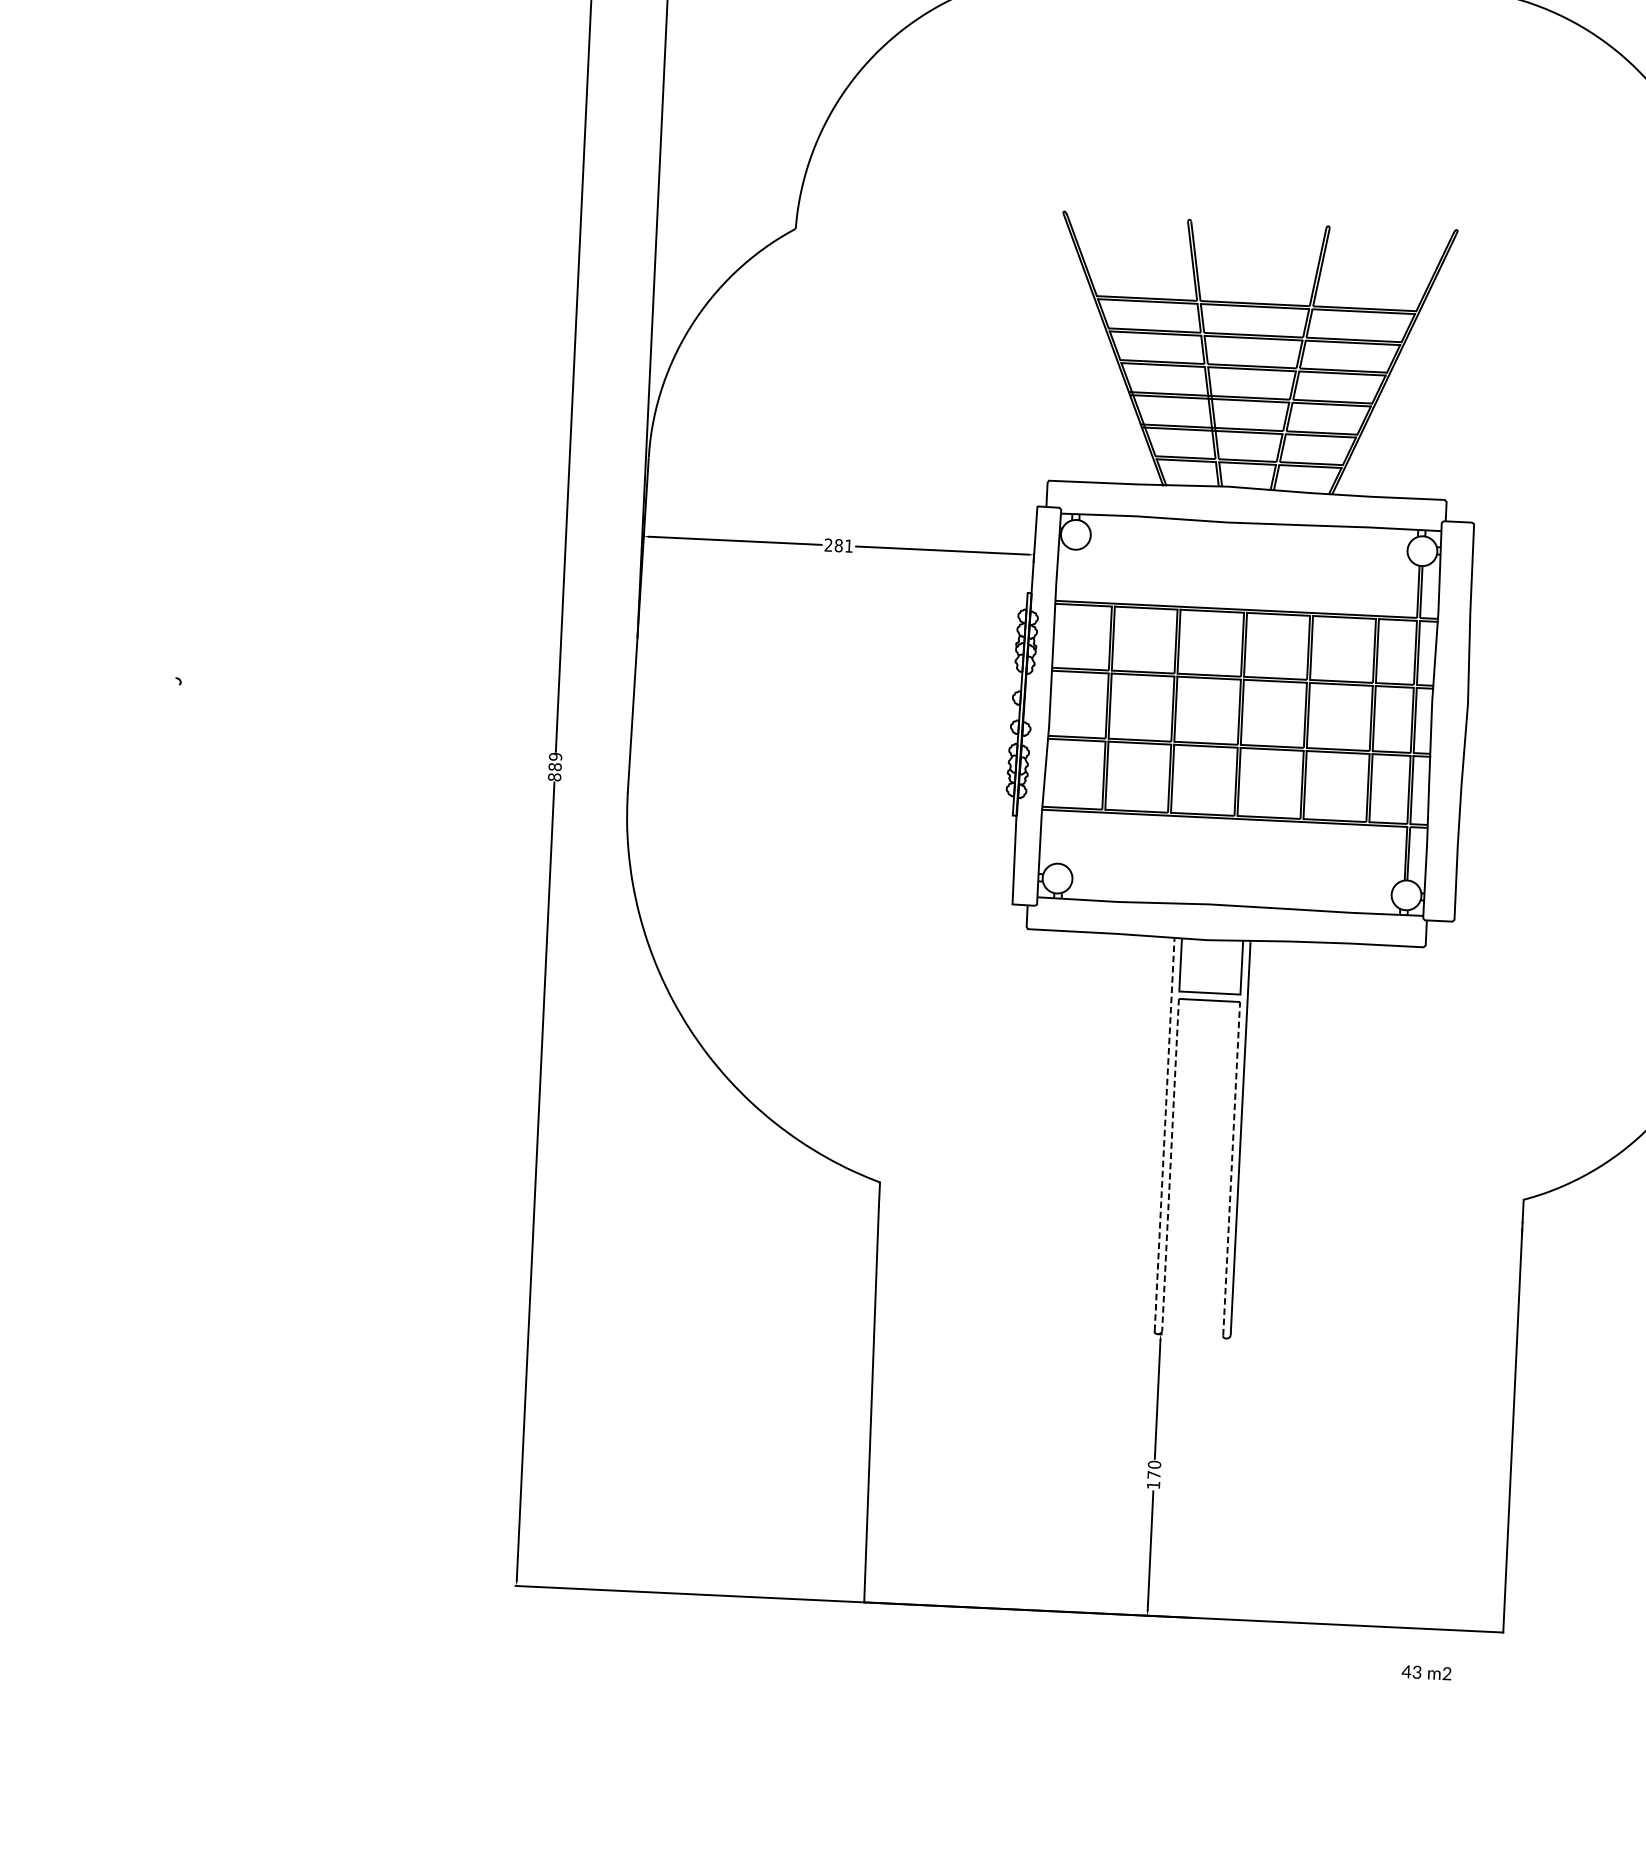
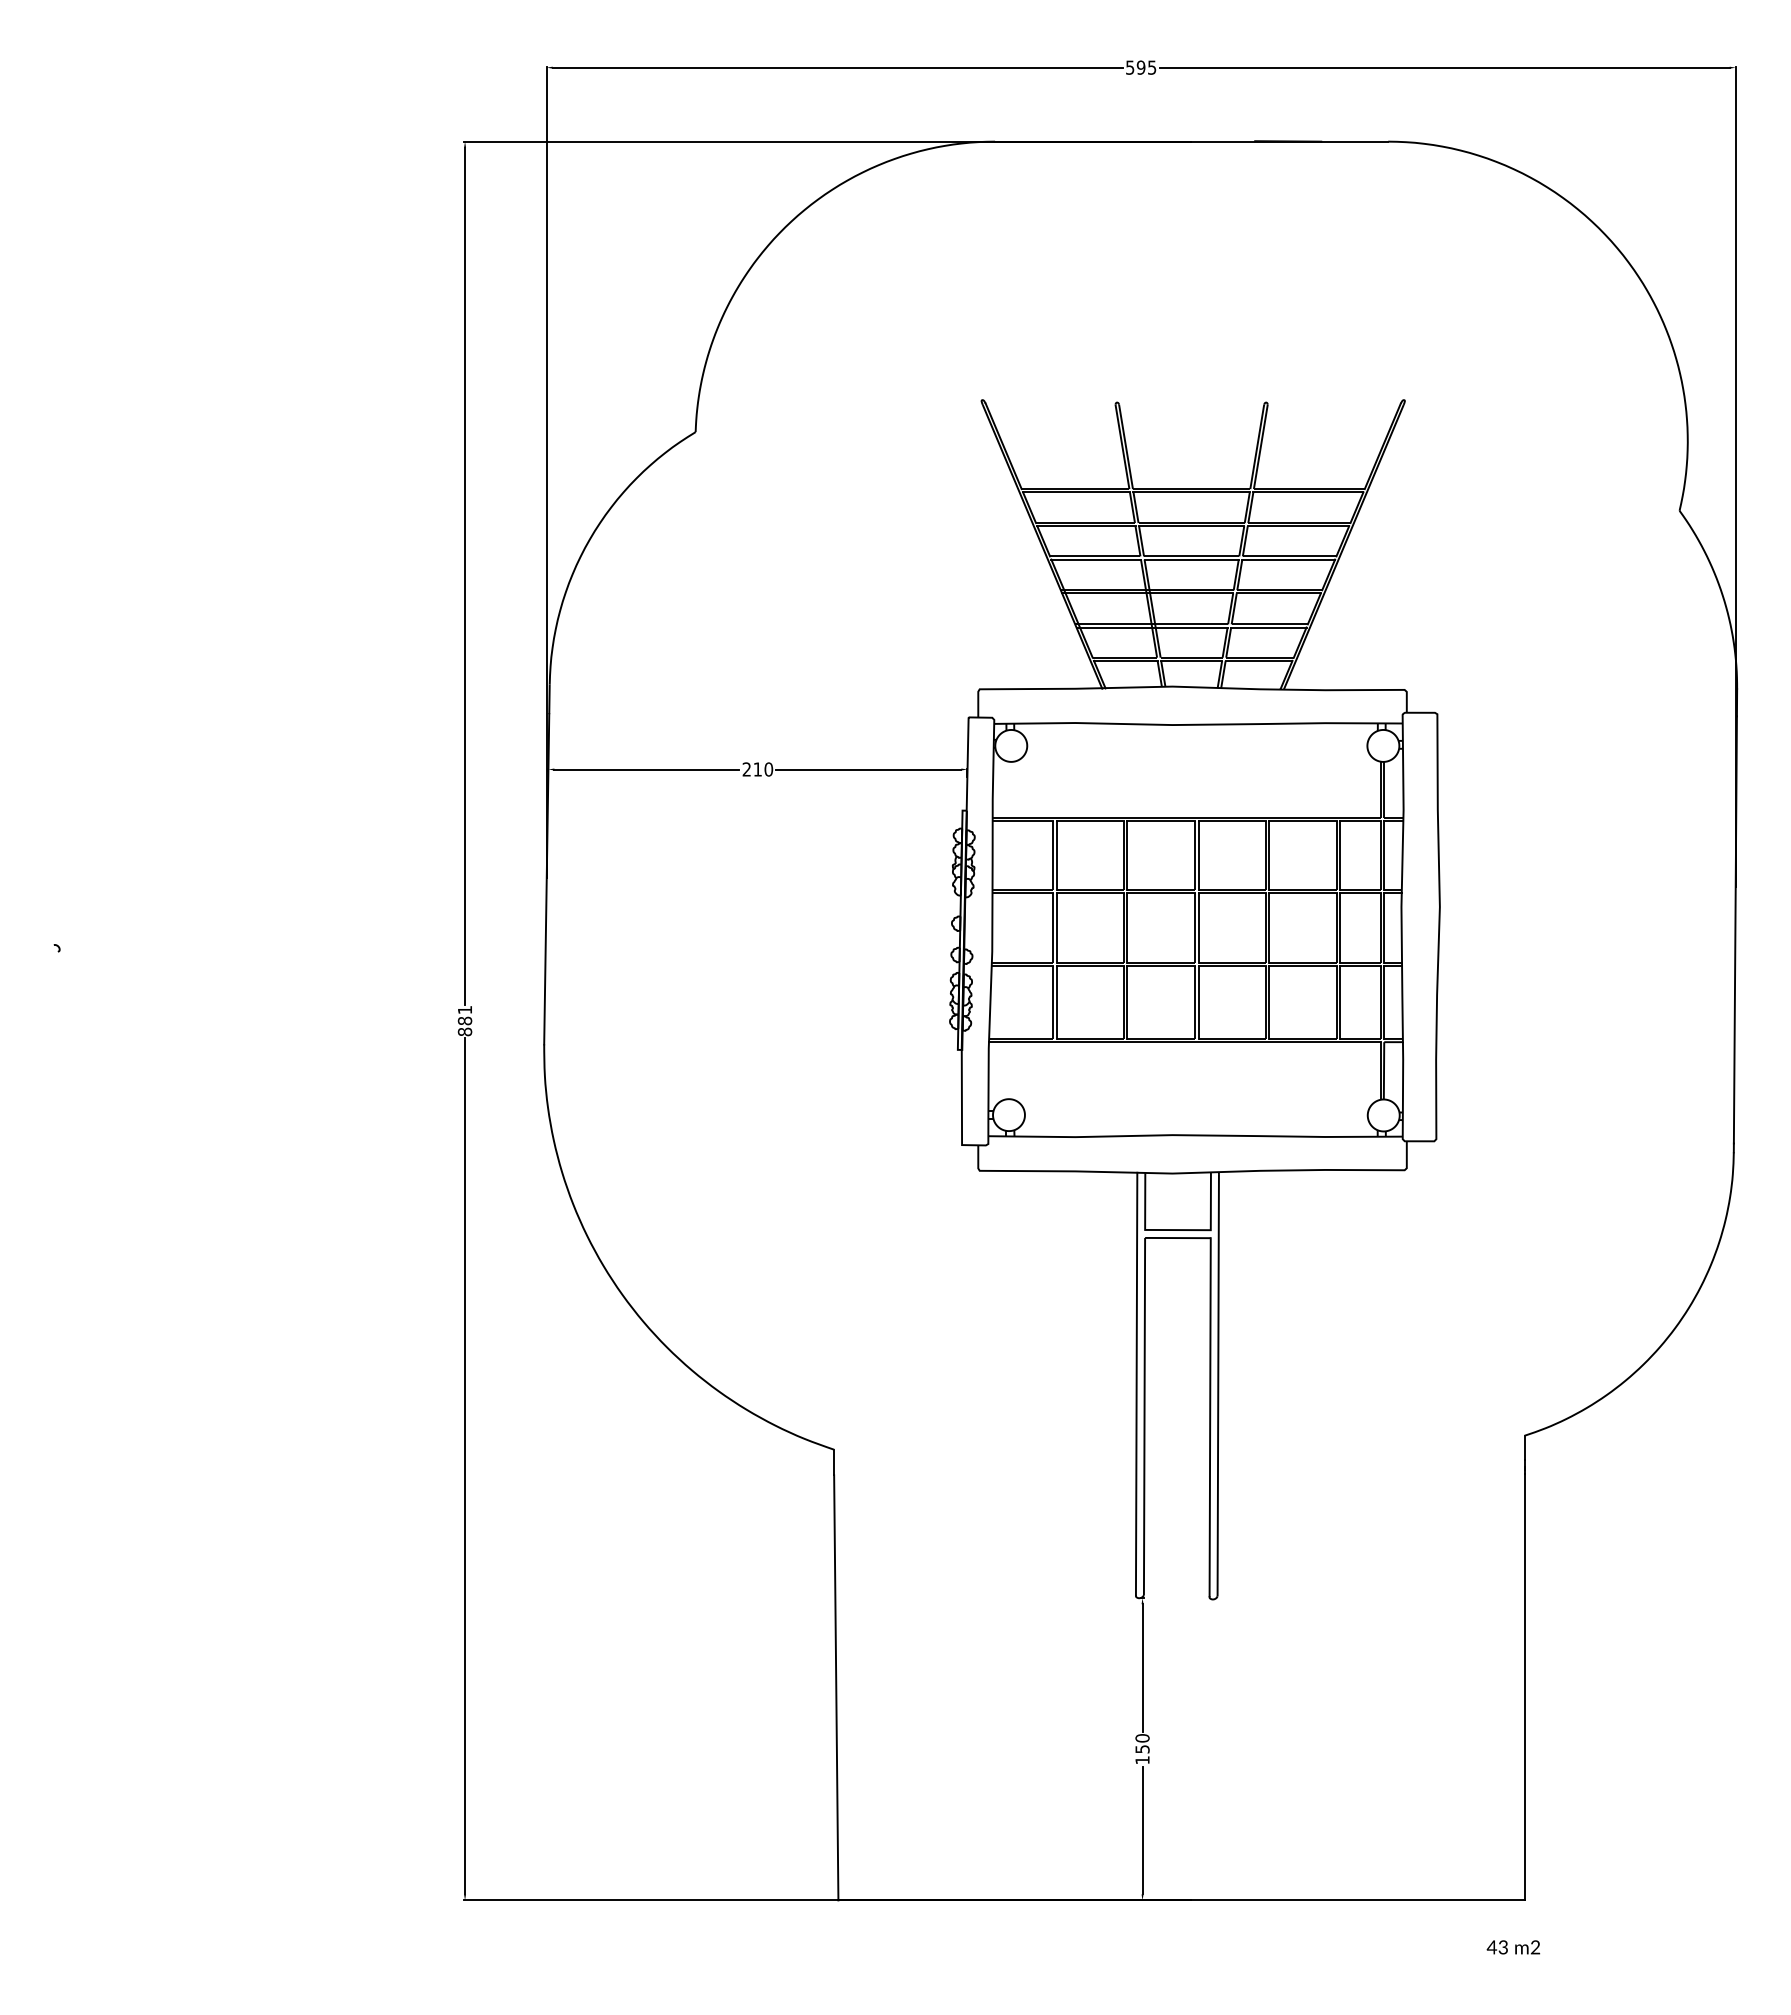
text: (844, 545) -> (763, 769), 281 -> 210
text: (555, 756) -> (464, 1009), 889 -> 881
line: (1164, 1134) -> (1136, 1383), dashed -> solid
line: (1170, 1165) -> (1144, 1416), dashed -> solid
line: (1231, 1168) -> (1210, 1416), dashed -> solid
text: (1154, 1475) -> (1142, 1749), 170 -> 150
text: (1426, 1672) -> (1513, 1947), moved

